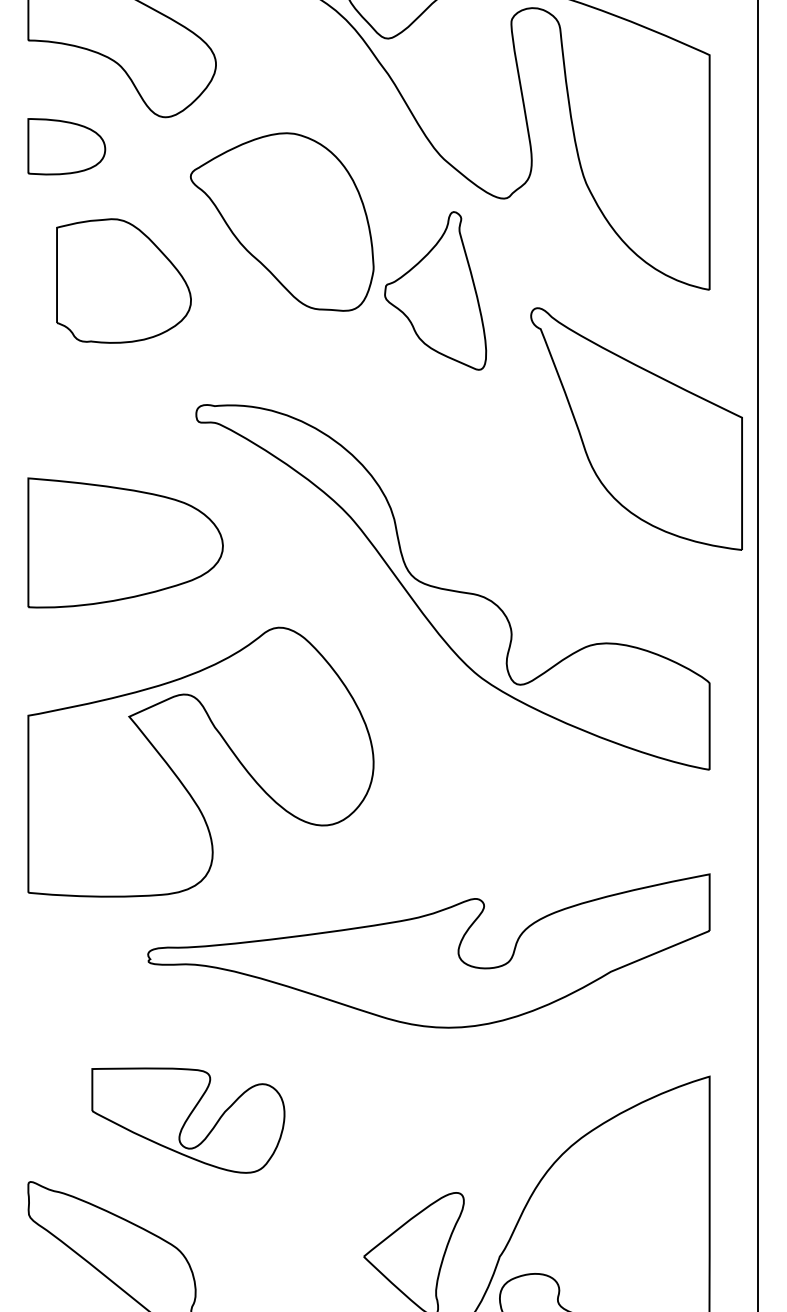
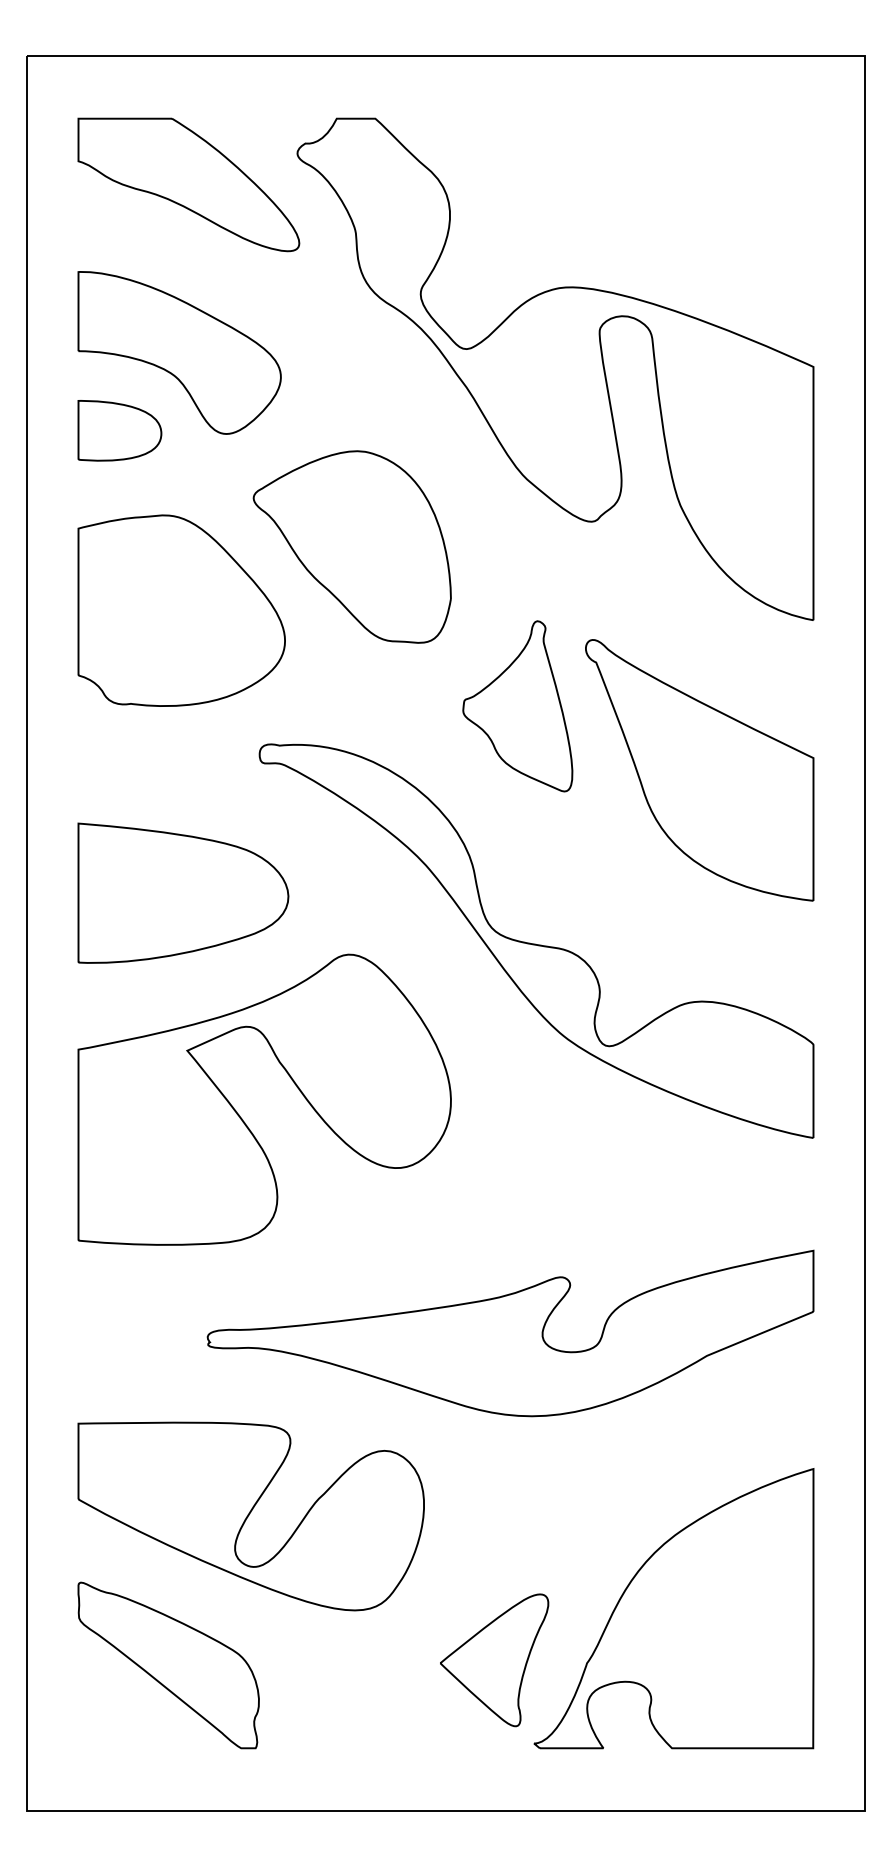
part: (66, 146) -> (119, 430), moved
part: (123, 280) -> (181, 610), size x1.43
part: (435, 291) -> (517, 706), moved
part: (636, 429) -> (699, 770), moved
part: (180, 779) -> (242, 1118), moved
part: (187, 1120) -> (250, 1516), size x1.67

